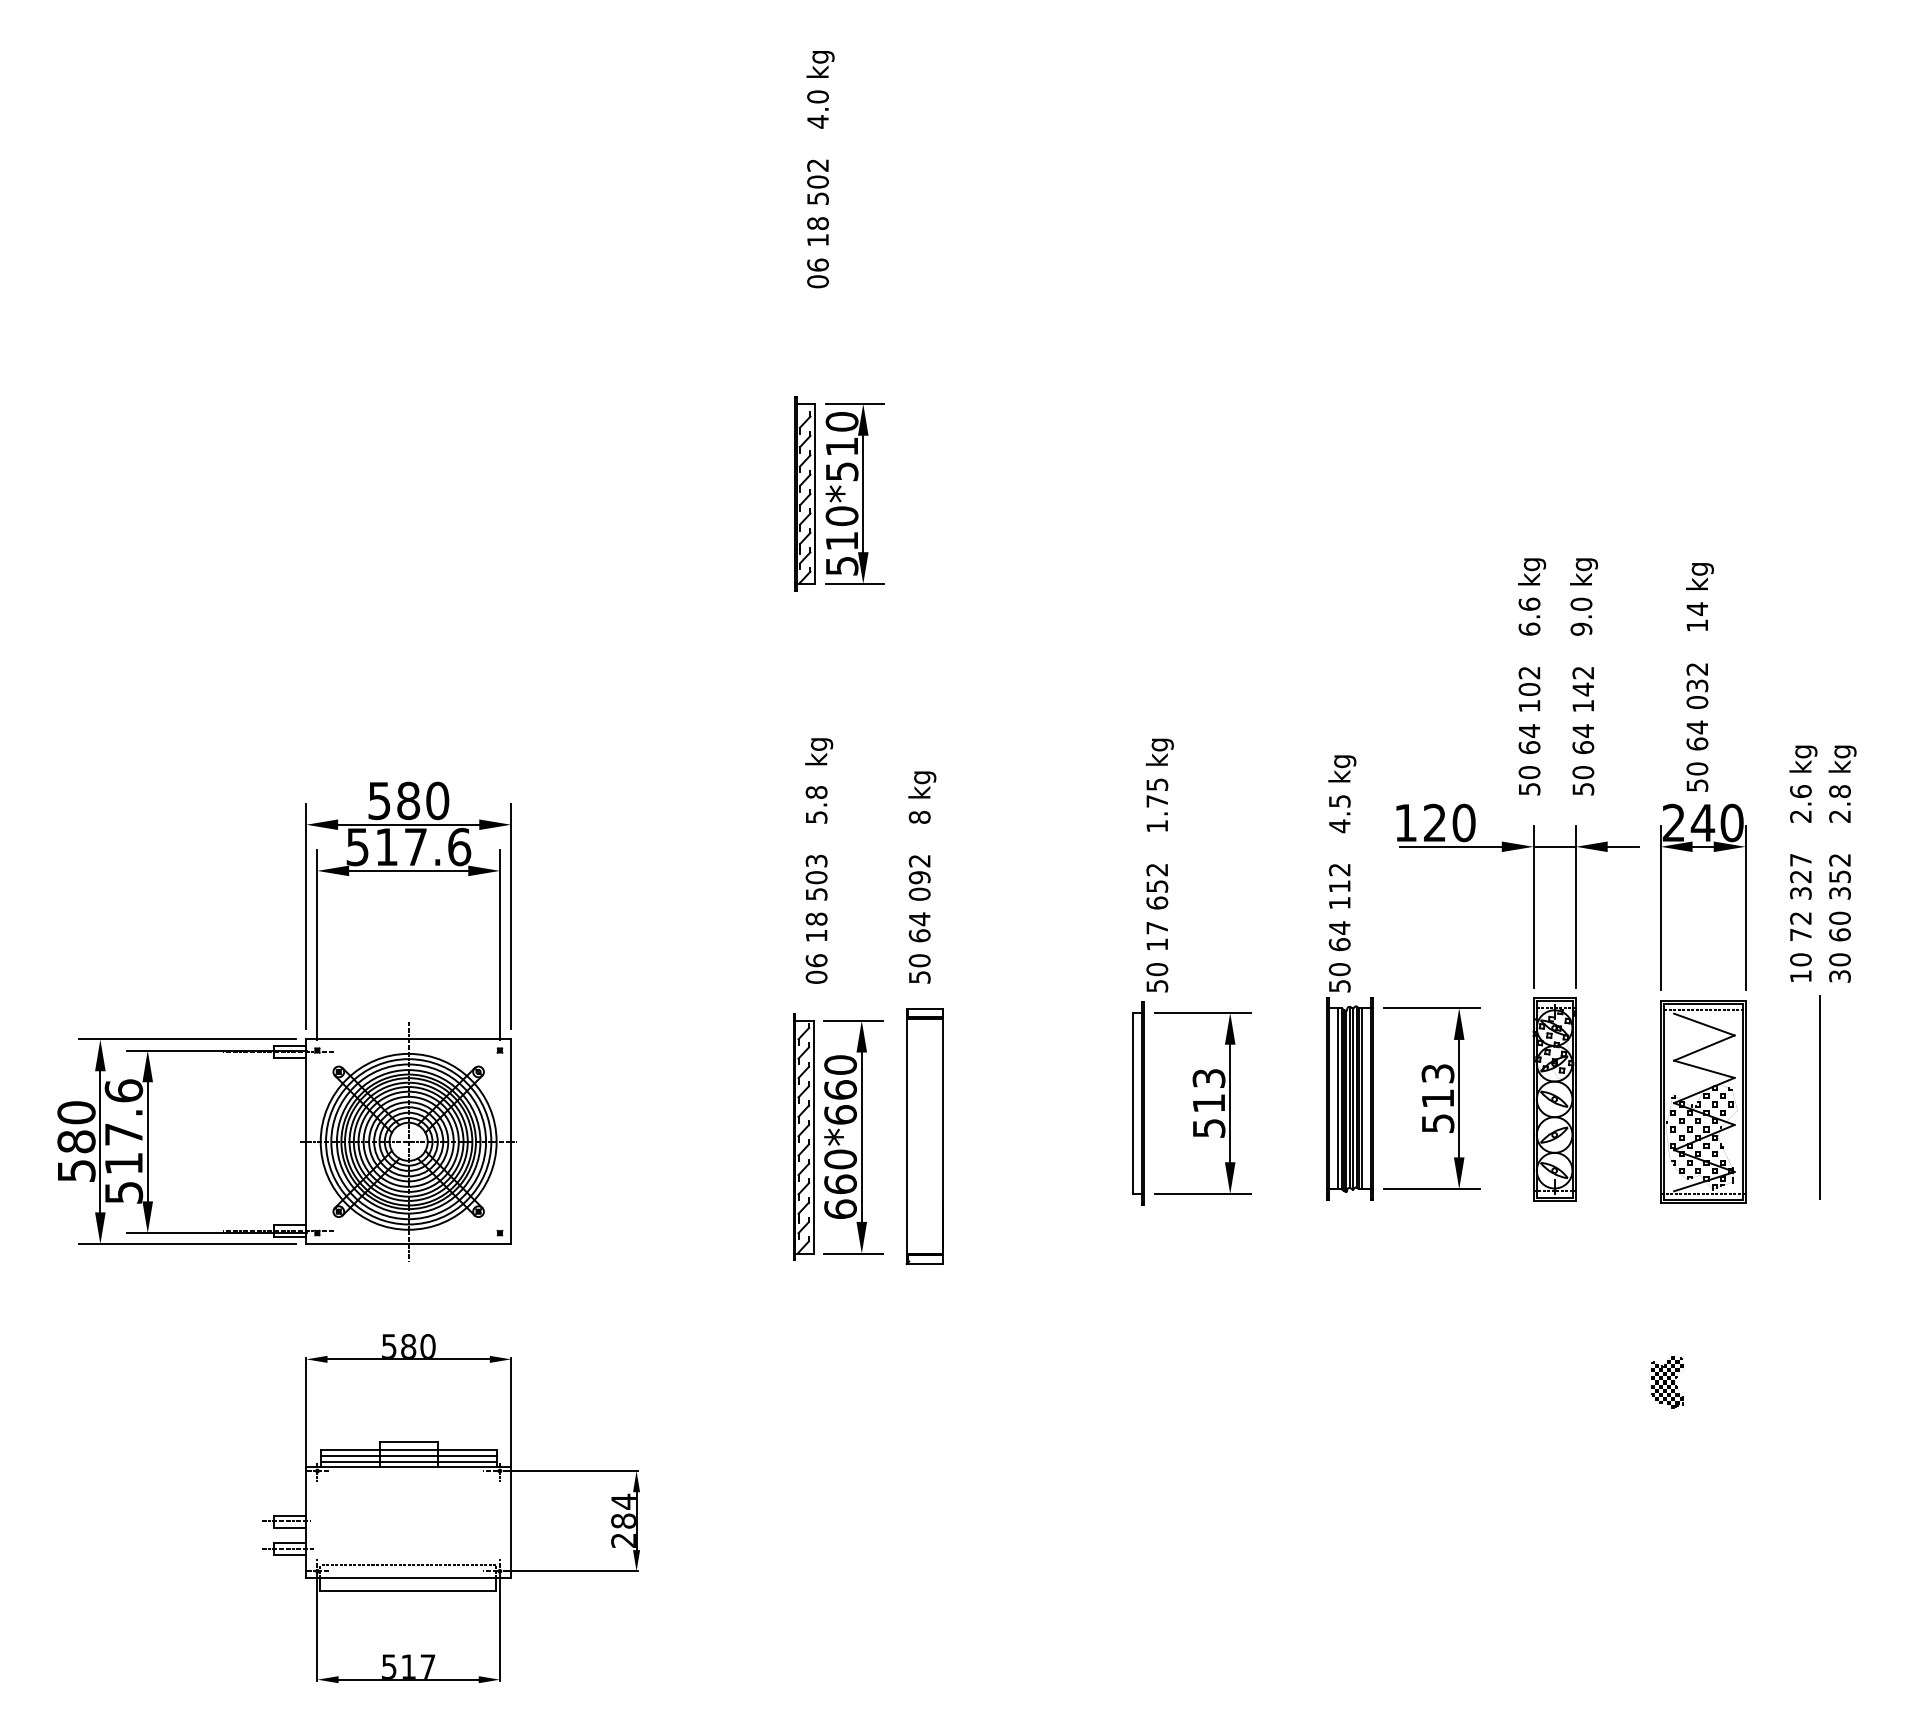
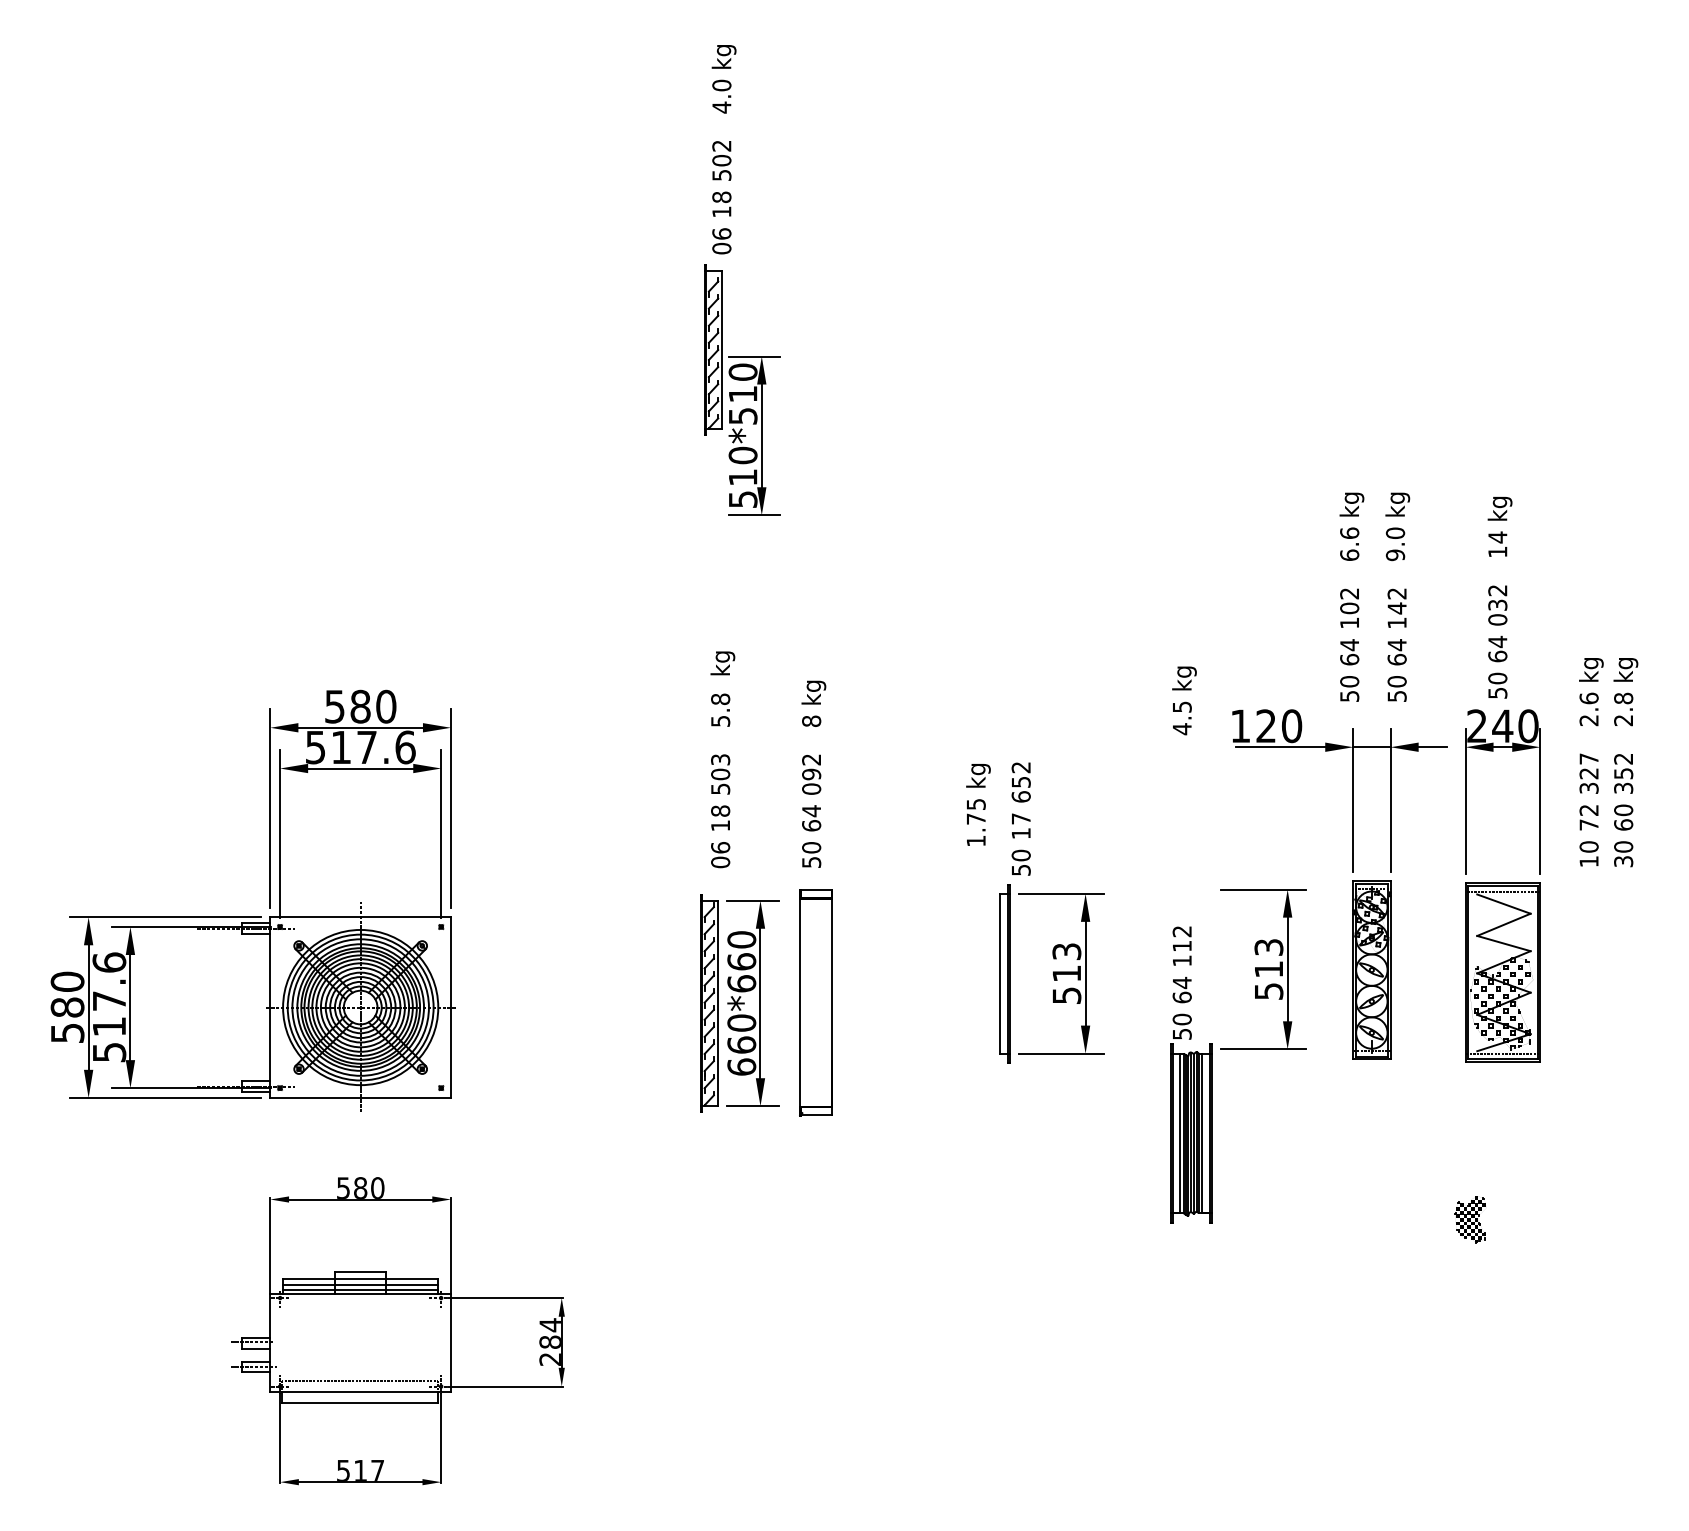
part: (805, 493) -> (713, 349), moved
text: (1159, 784) -> (978, 804), moved
part: (1350, 1031) -> (1191, 1074), moved
line: (1819, 1097) -> (1605, 968), removed

